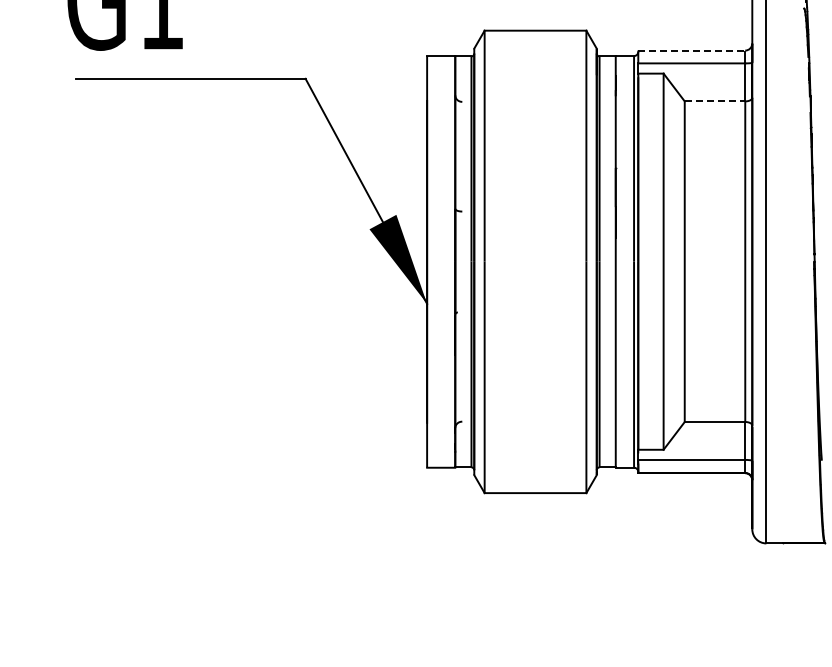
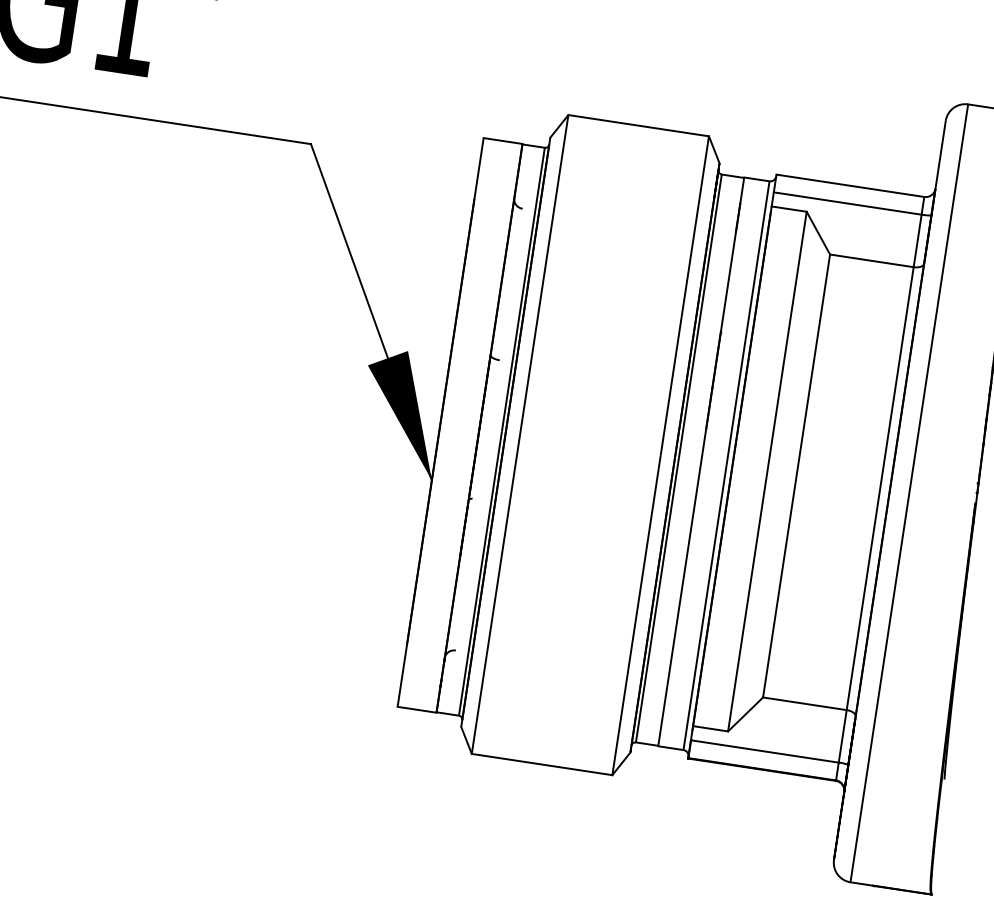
line: (692, 50) -> (851, 185), dashed -> solid
line: (715, 101) -> (872, 261), dashed -> solid

